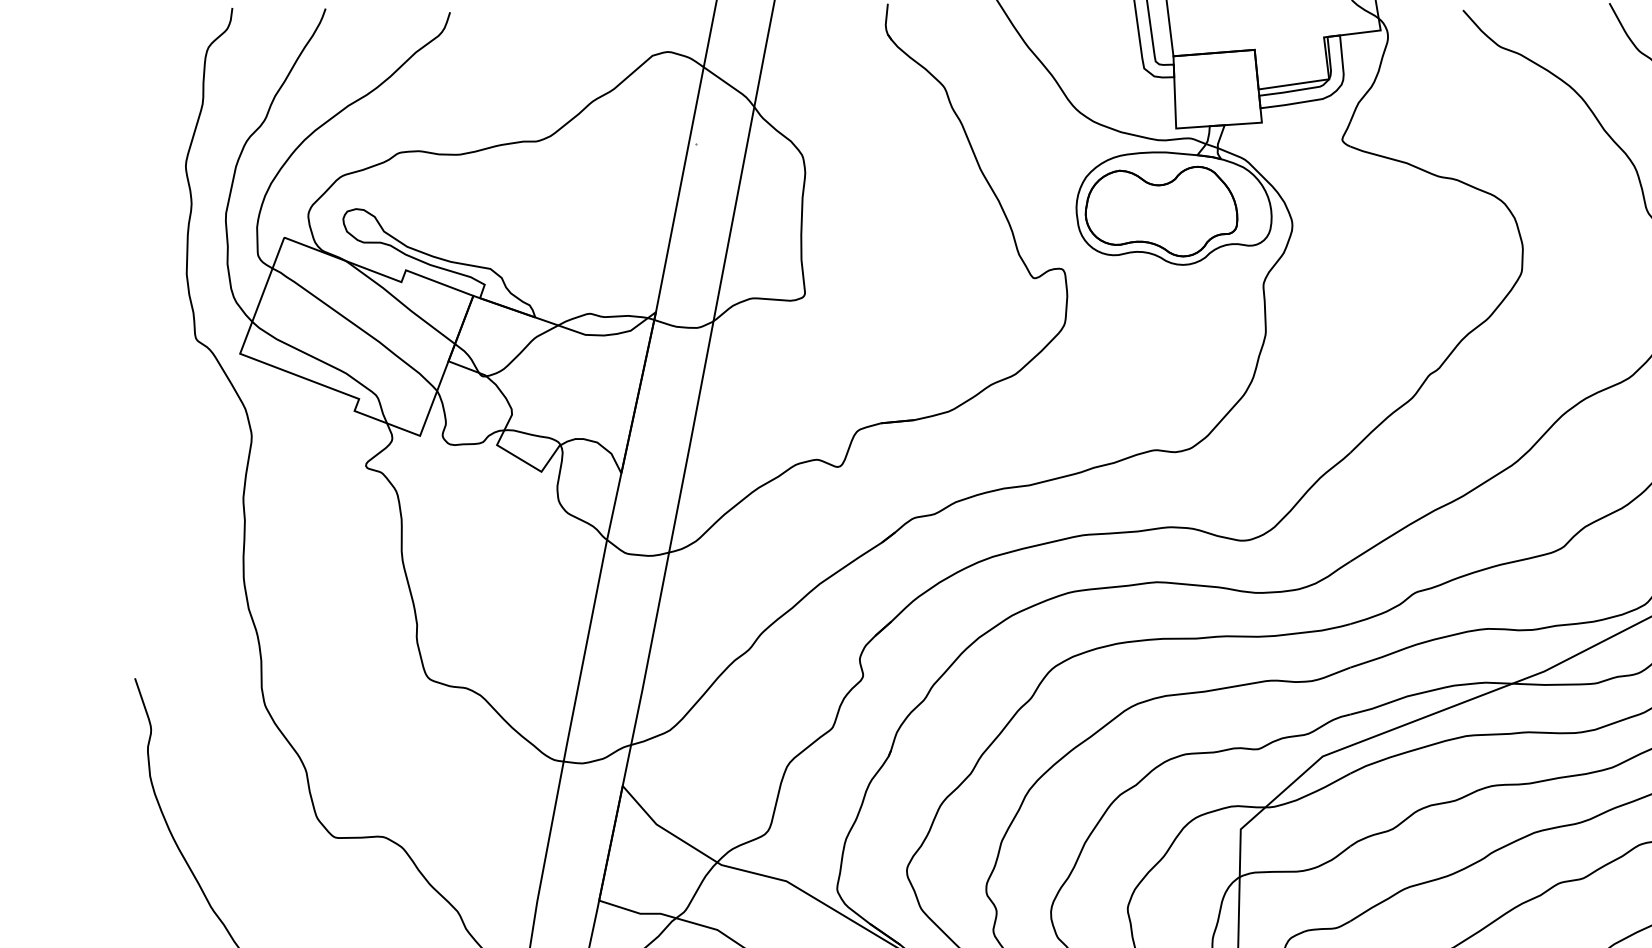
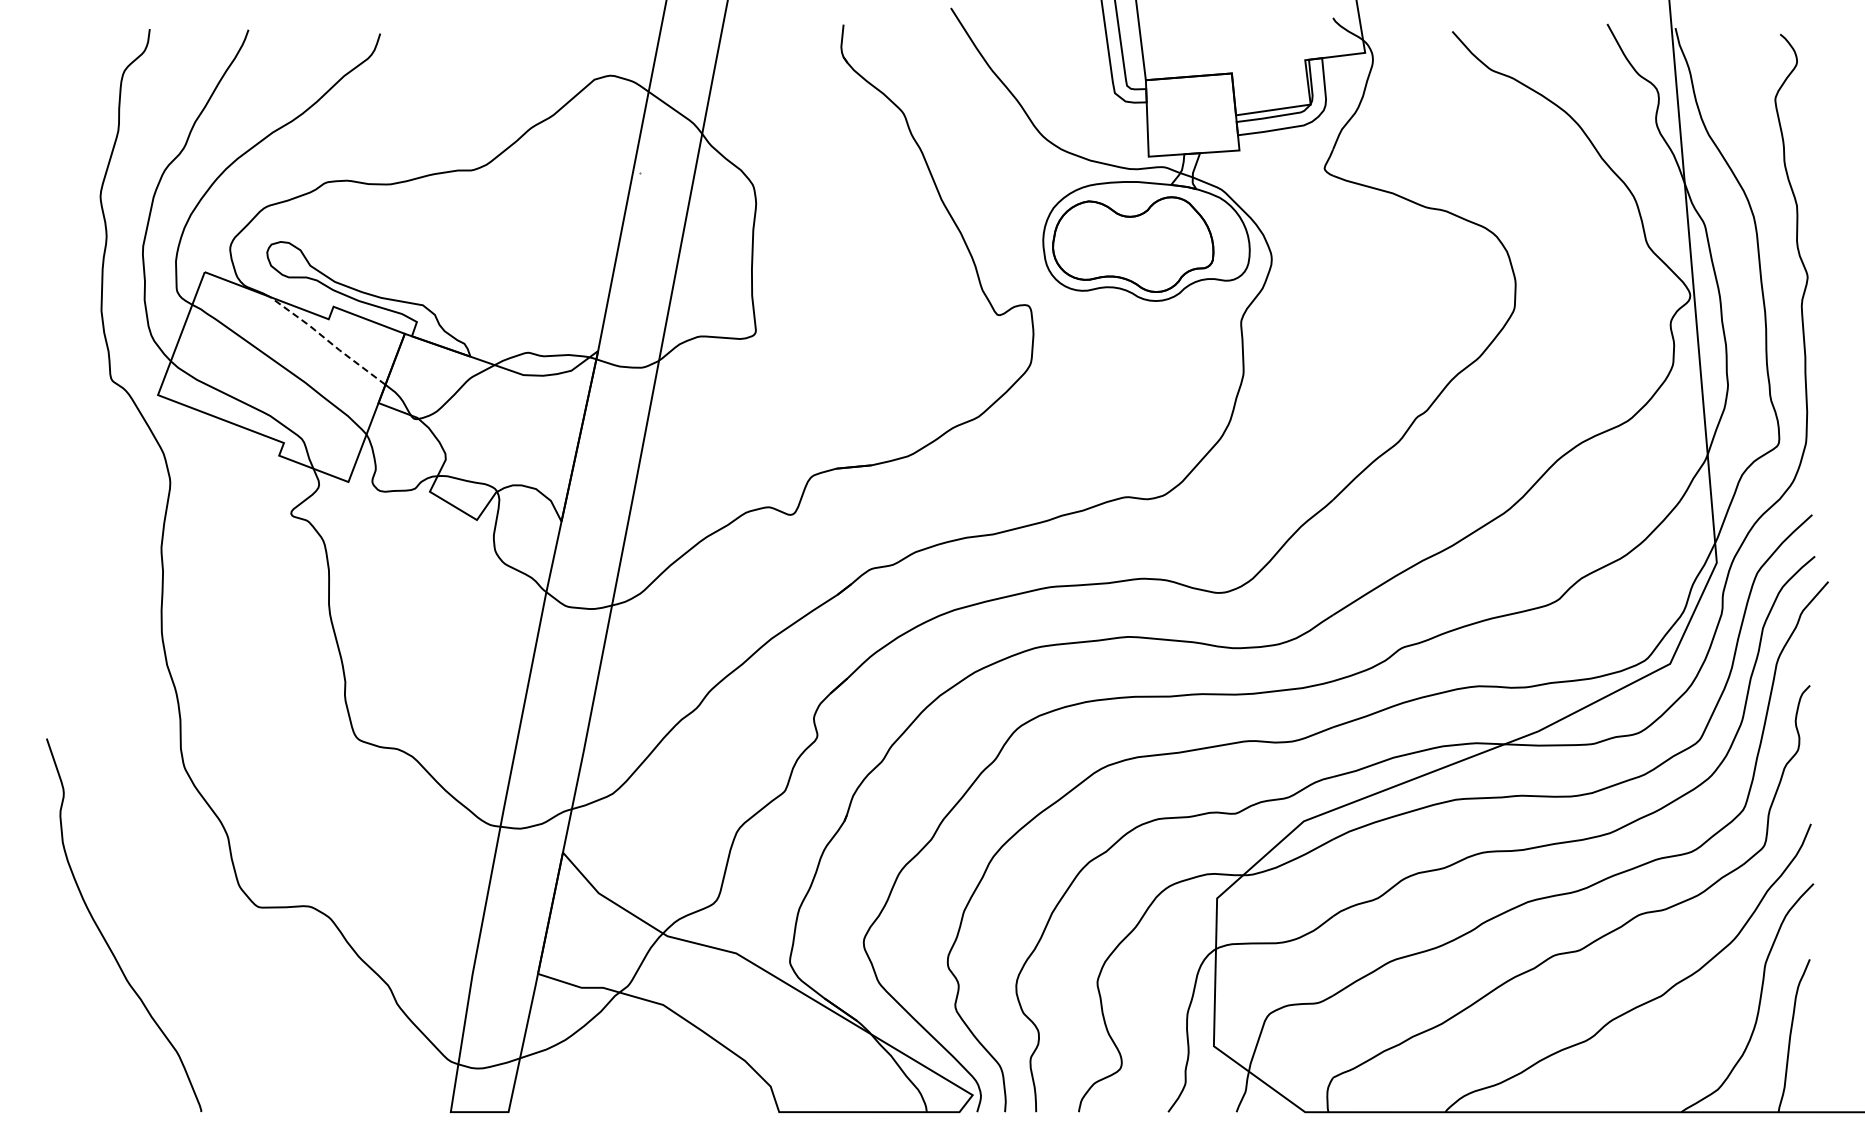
line: (400, 302) -> (327, 340), solid -> dashed

